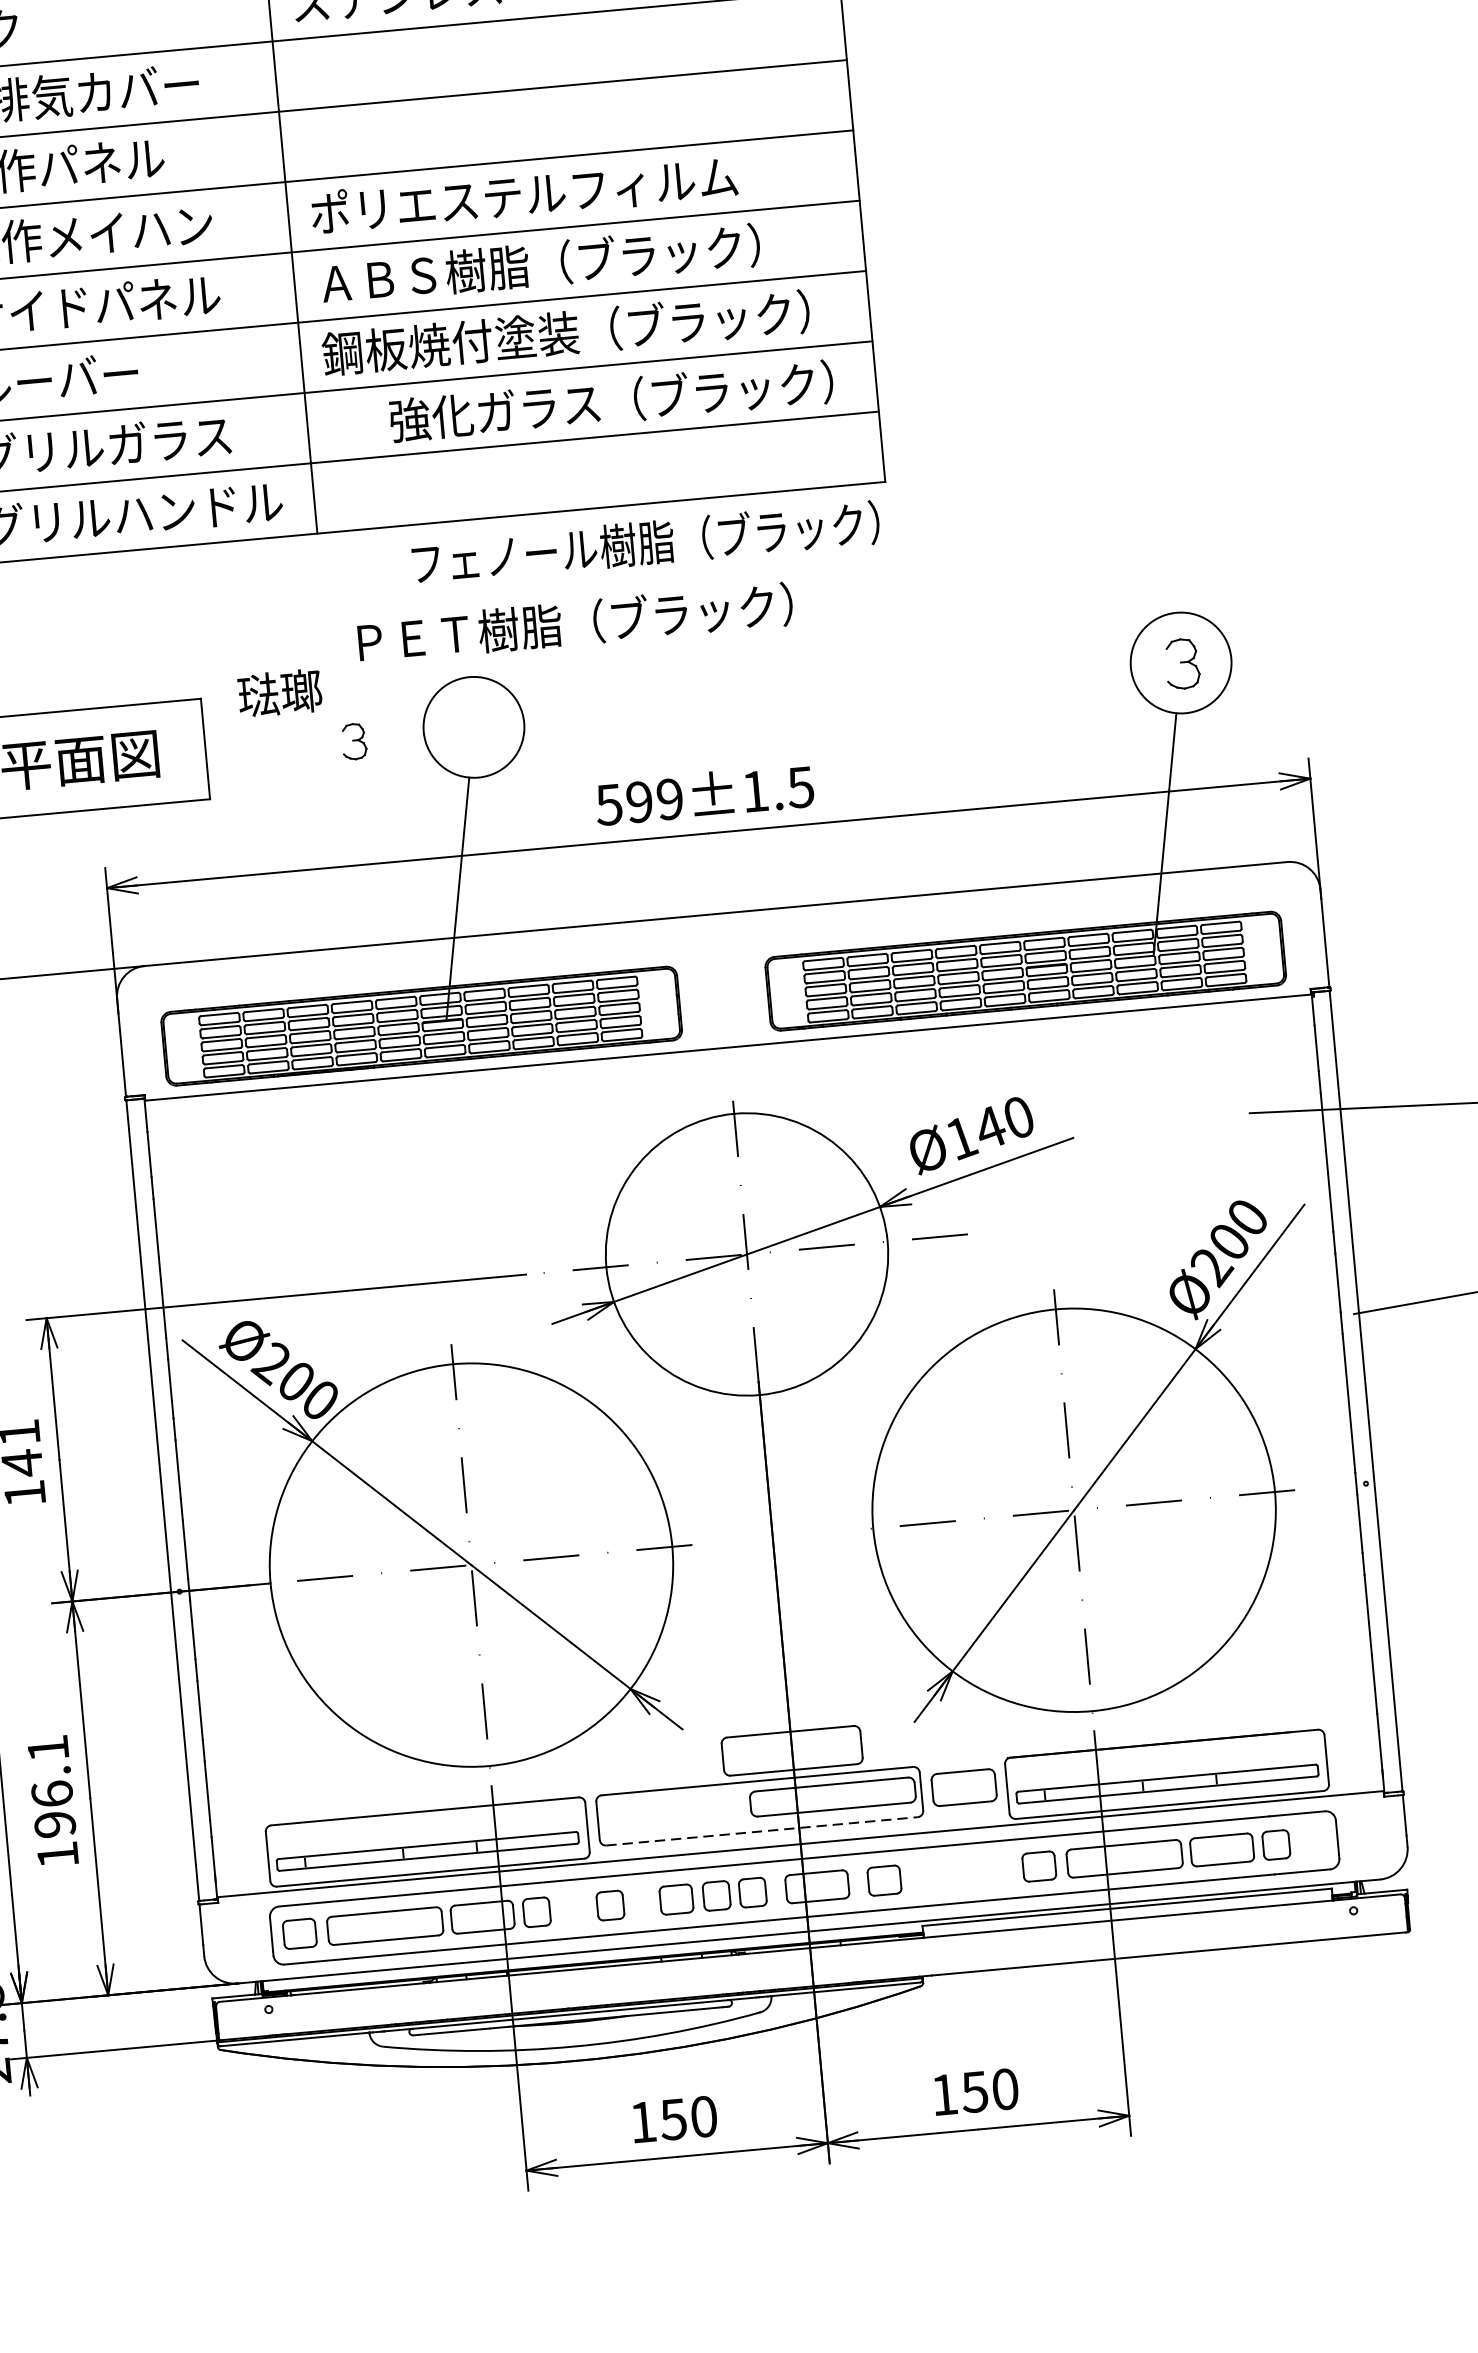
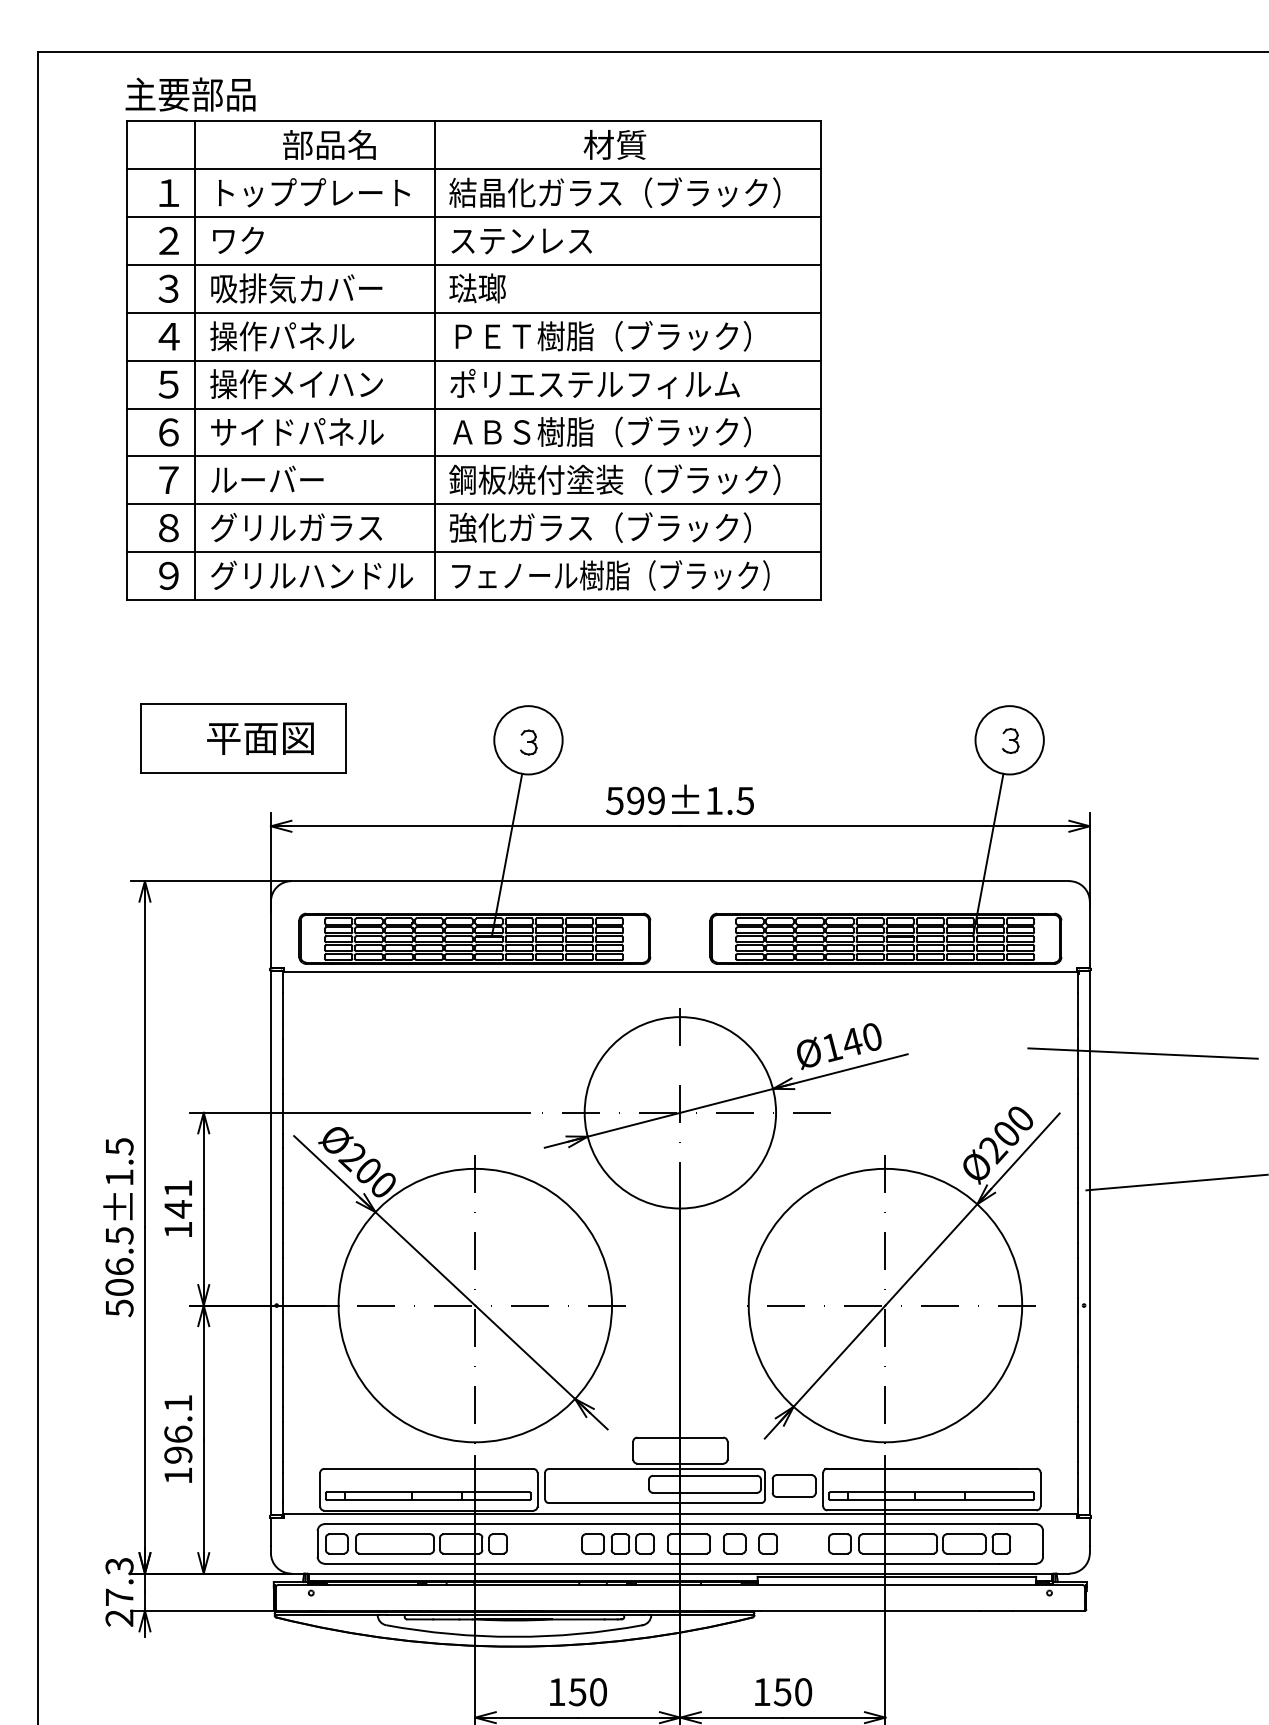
text: (610, 401) -> (599, 527), moved
text: (645, 543) -> (610, 575), moved
text: (574, 623) -> (602, 336), moved
part: (1182, 663) -> (1010, 740), size x0.71
text: (279, 693) -> (477, 288), moved
part: (353, 741) -> (528, 742), moved
line: (762, 1831) -> (655, 1503), dashed -> solid
part: (609, 1905) -> (767, 1543), moved

